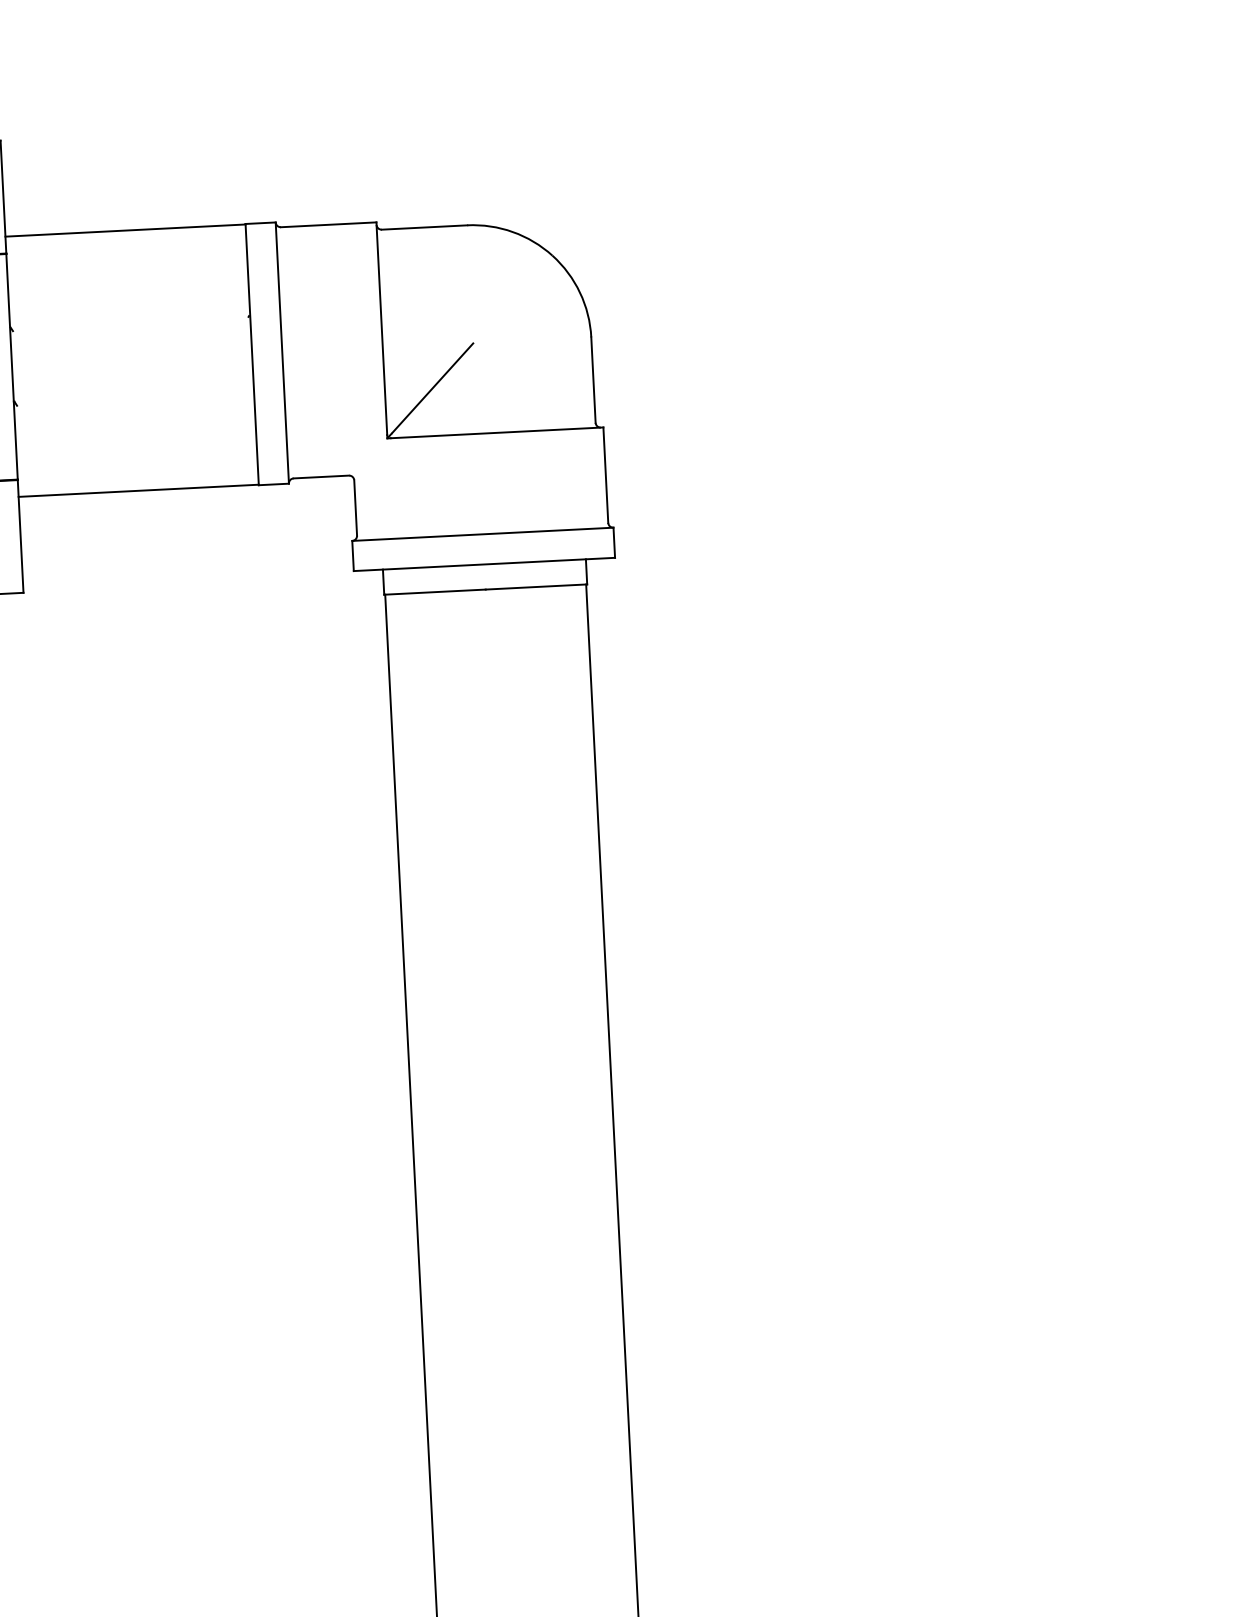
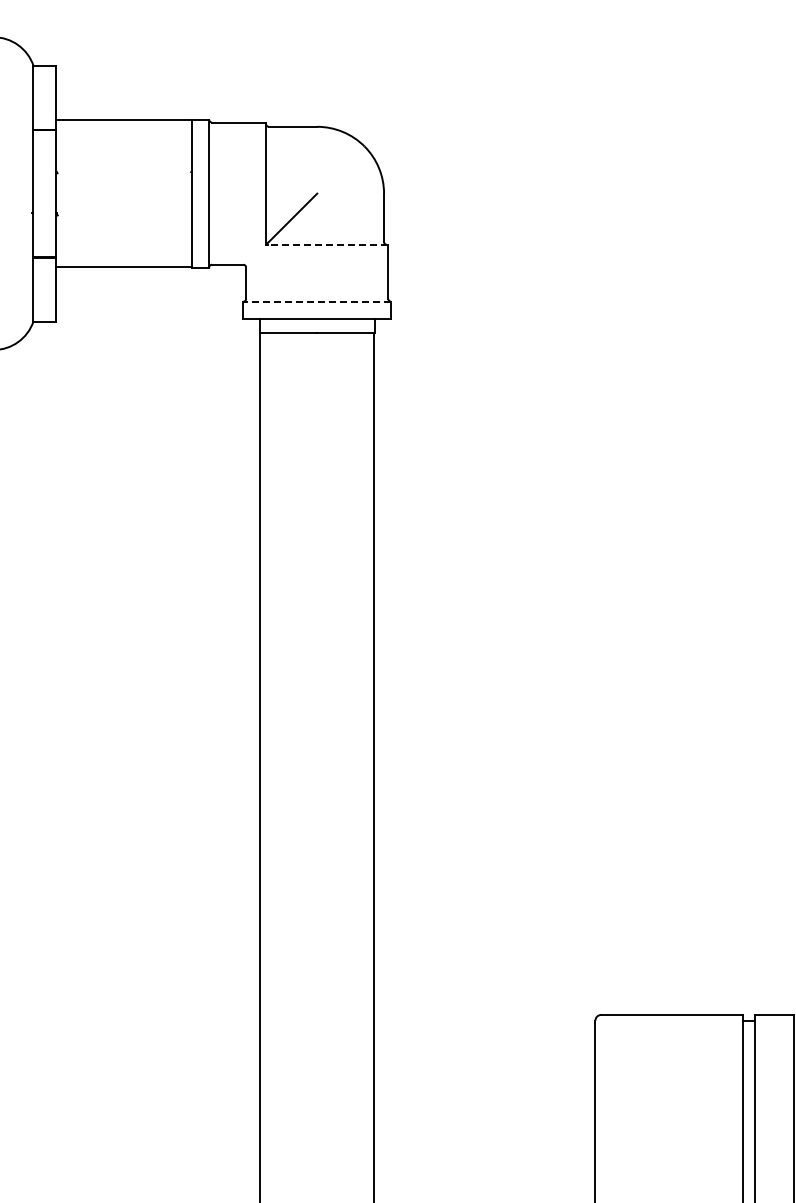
line: (495, 432) -> (327, 244), solid -> dashed
line: (483, 533) -> (317, 301), solid -> dashed

